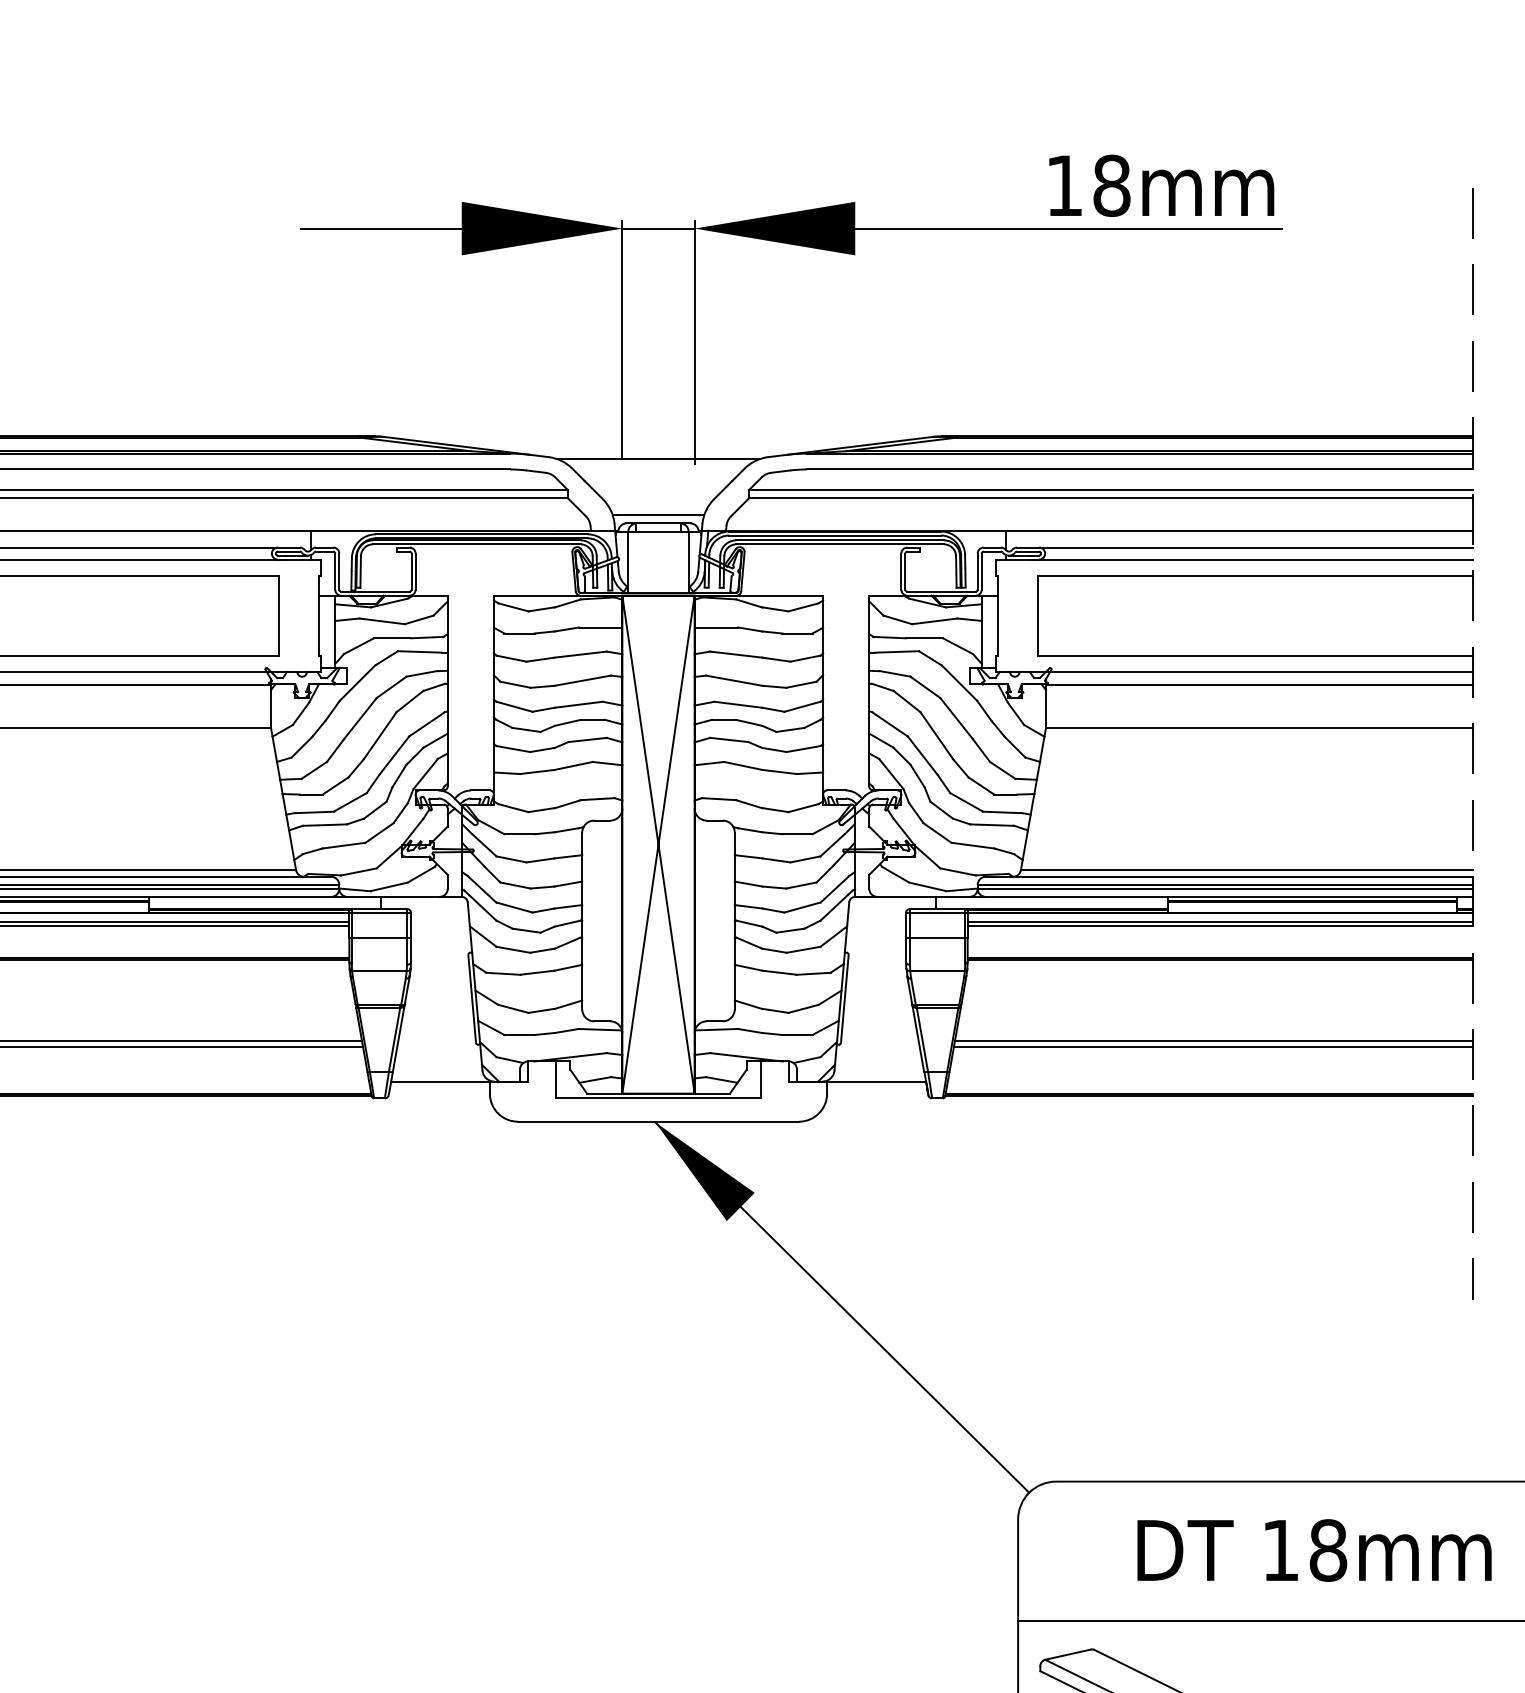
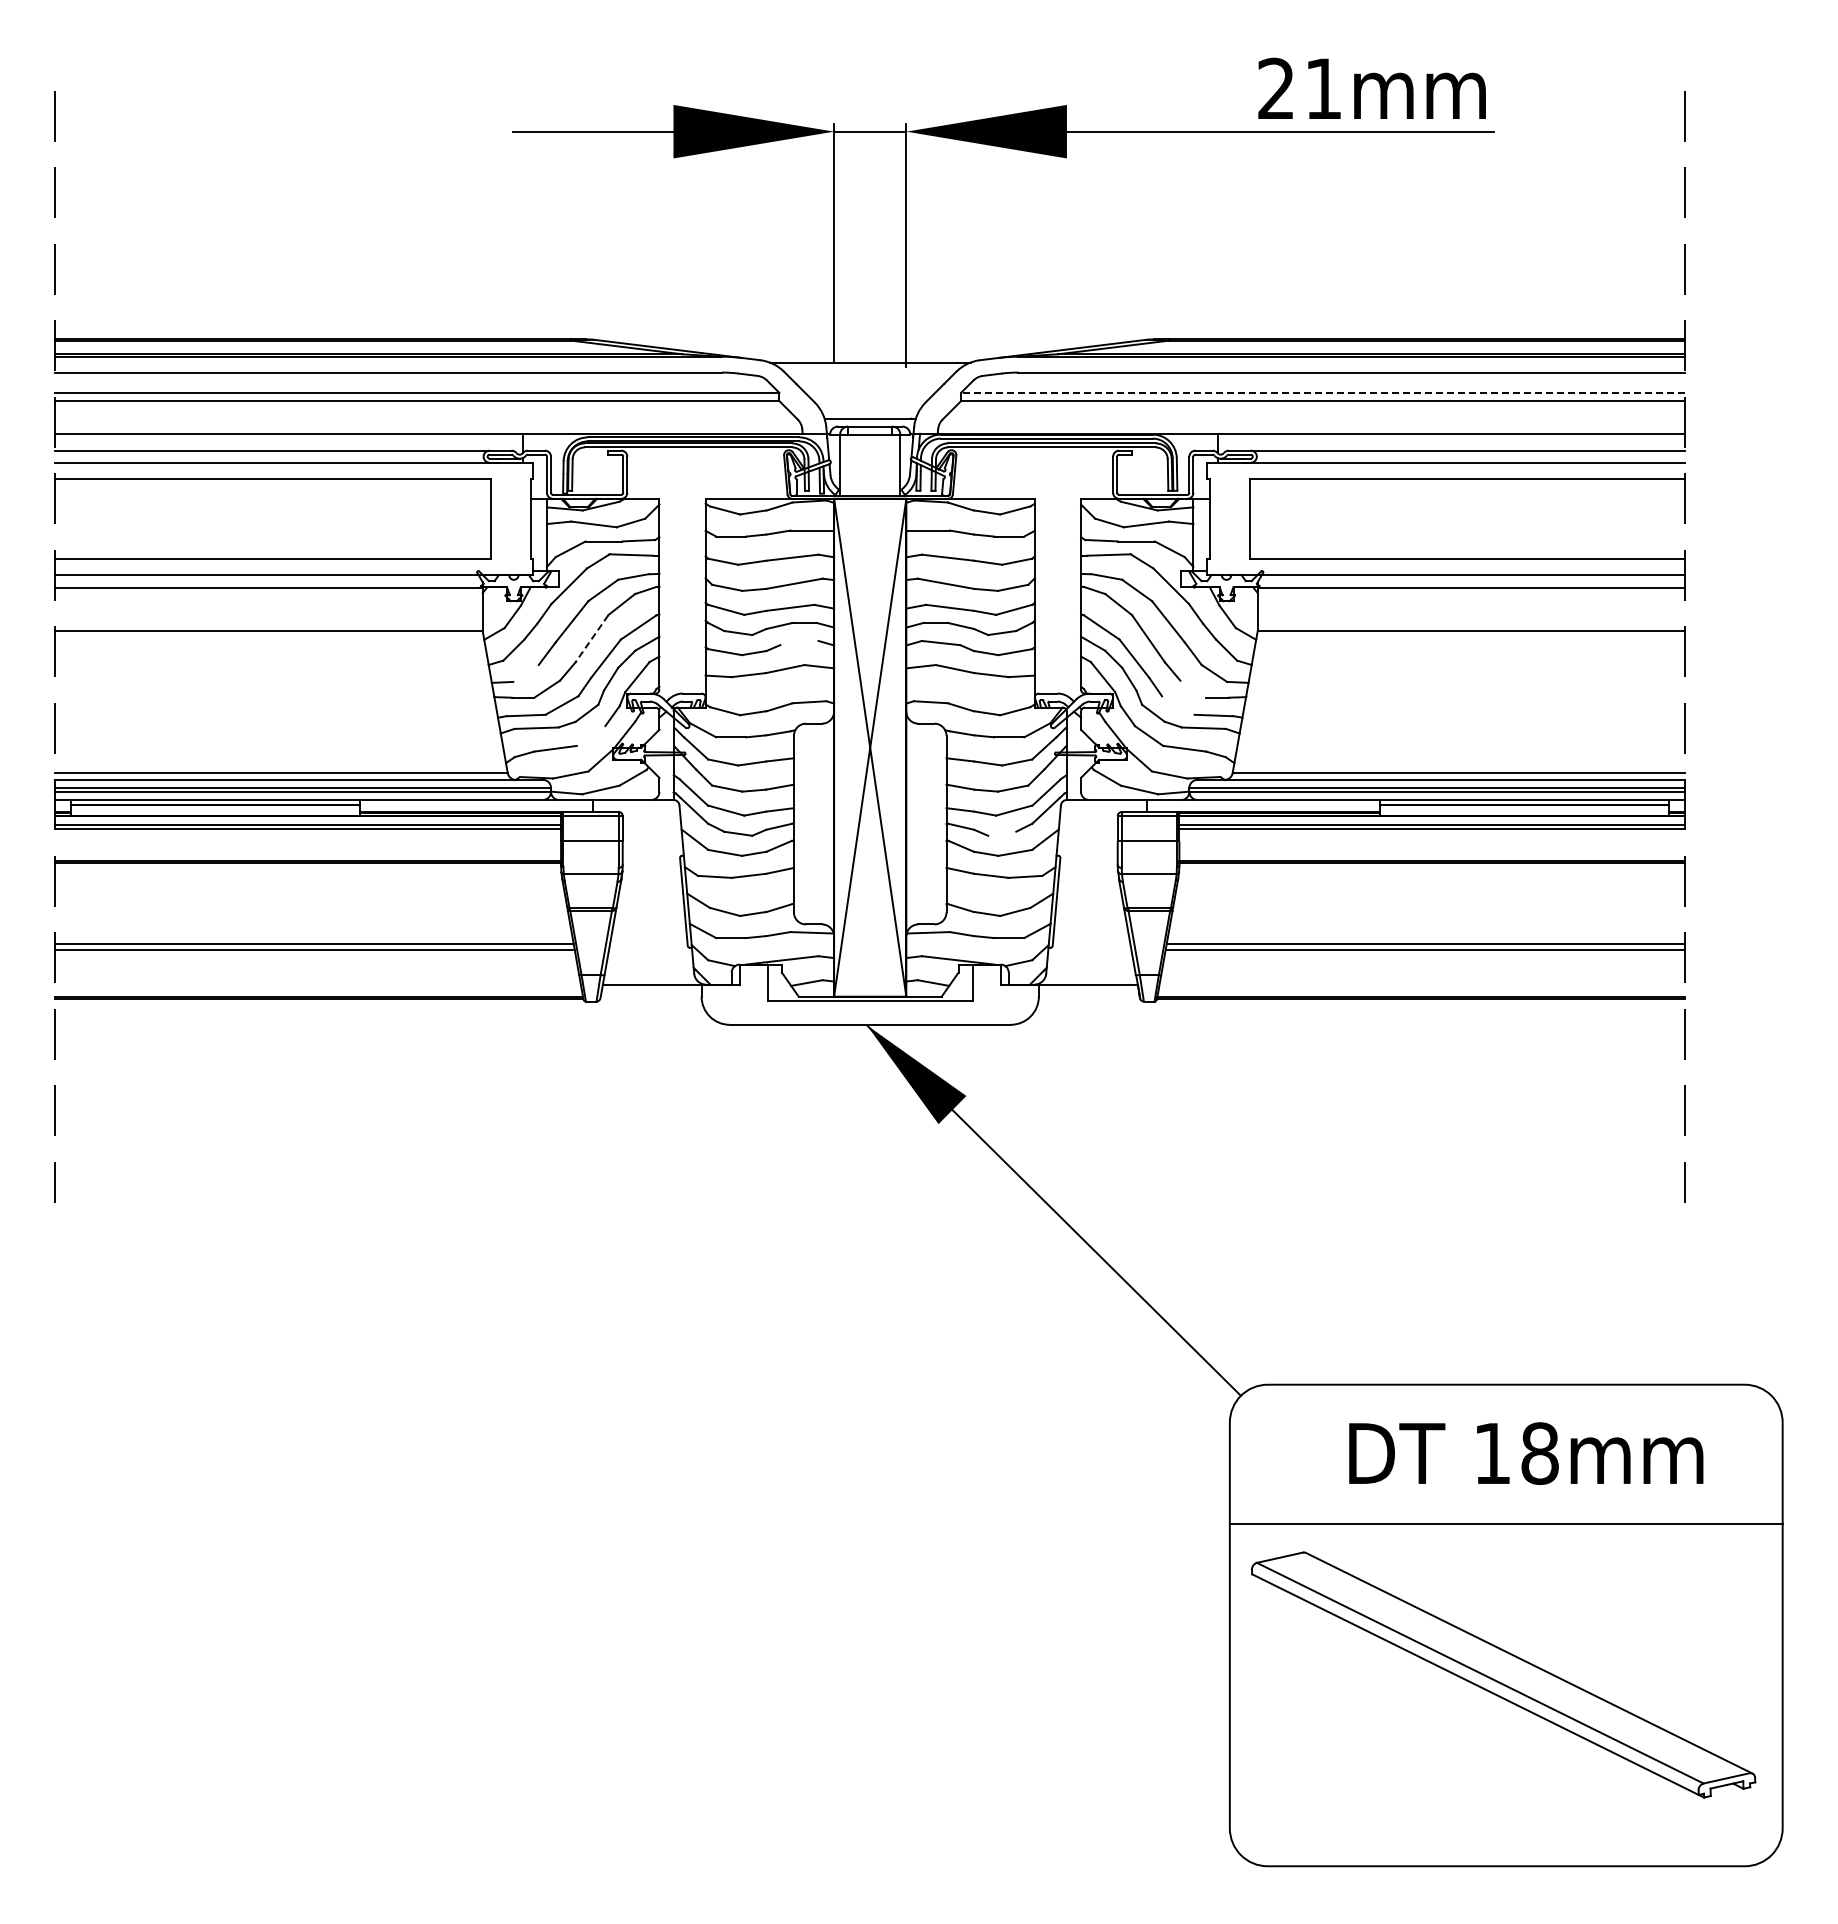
text: (1088, 185) -> (1300, 88), 18mm -> 21mm
line: (1110, 489) -> (1322, 392), solid -> dashed
line: (379, 735) -> (591, 638), solid -> dashed
line: (587, 739) -> (799, 642), removed
line: (313, 770) -> (525, 673), removed
line: (981, 785) -> (1193, 688), removed
line: (965, 802) -> (1177, 705), removed
line: (379, 833) -> (591, 736), removed
line: (790, 930) -> (1002, 833), removed

